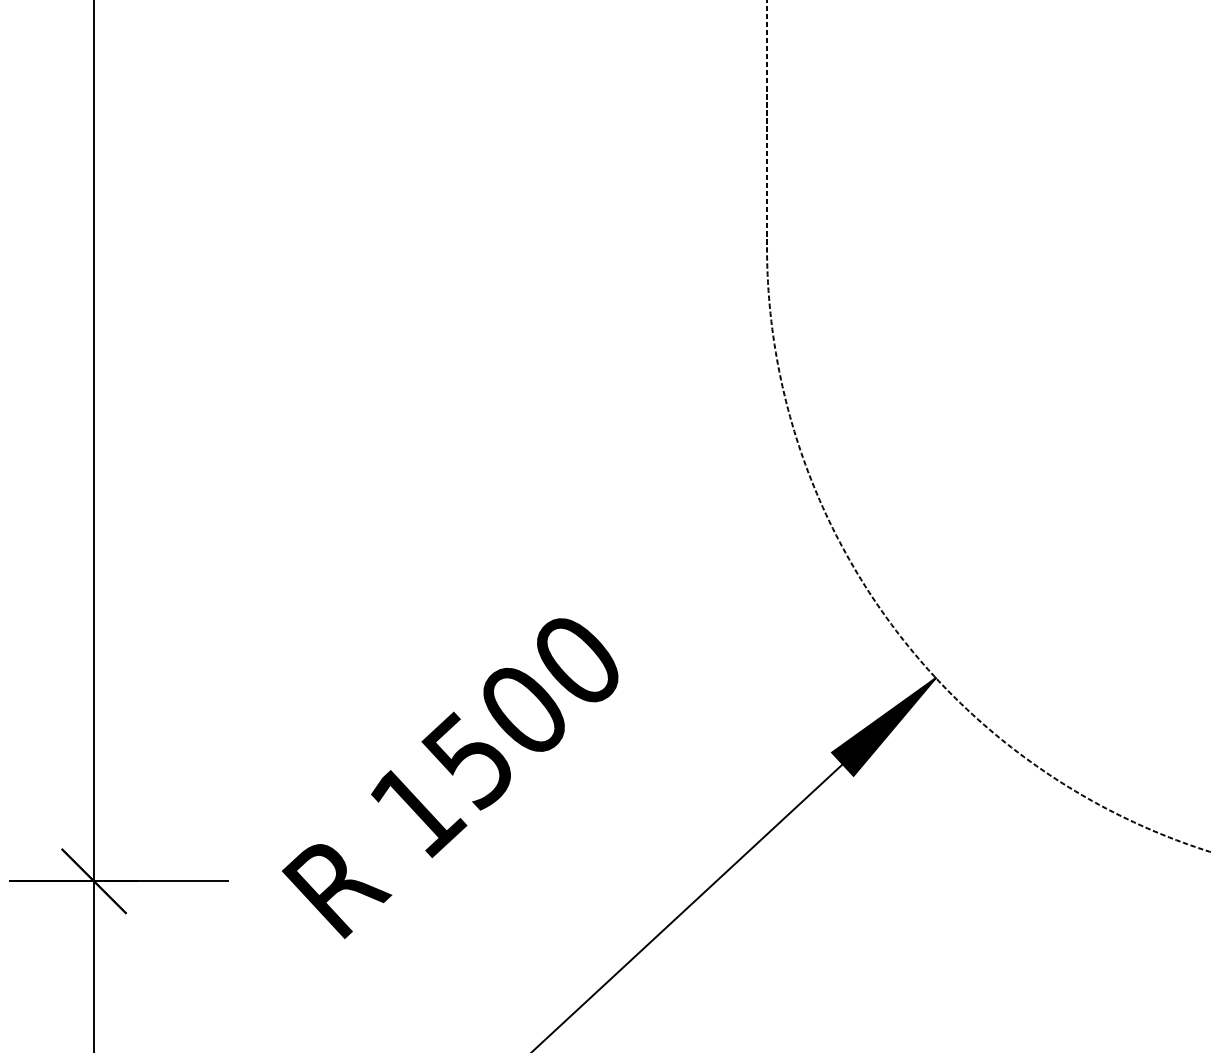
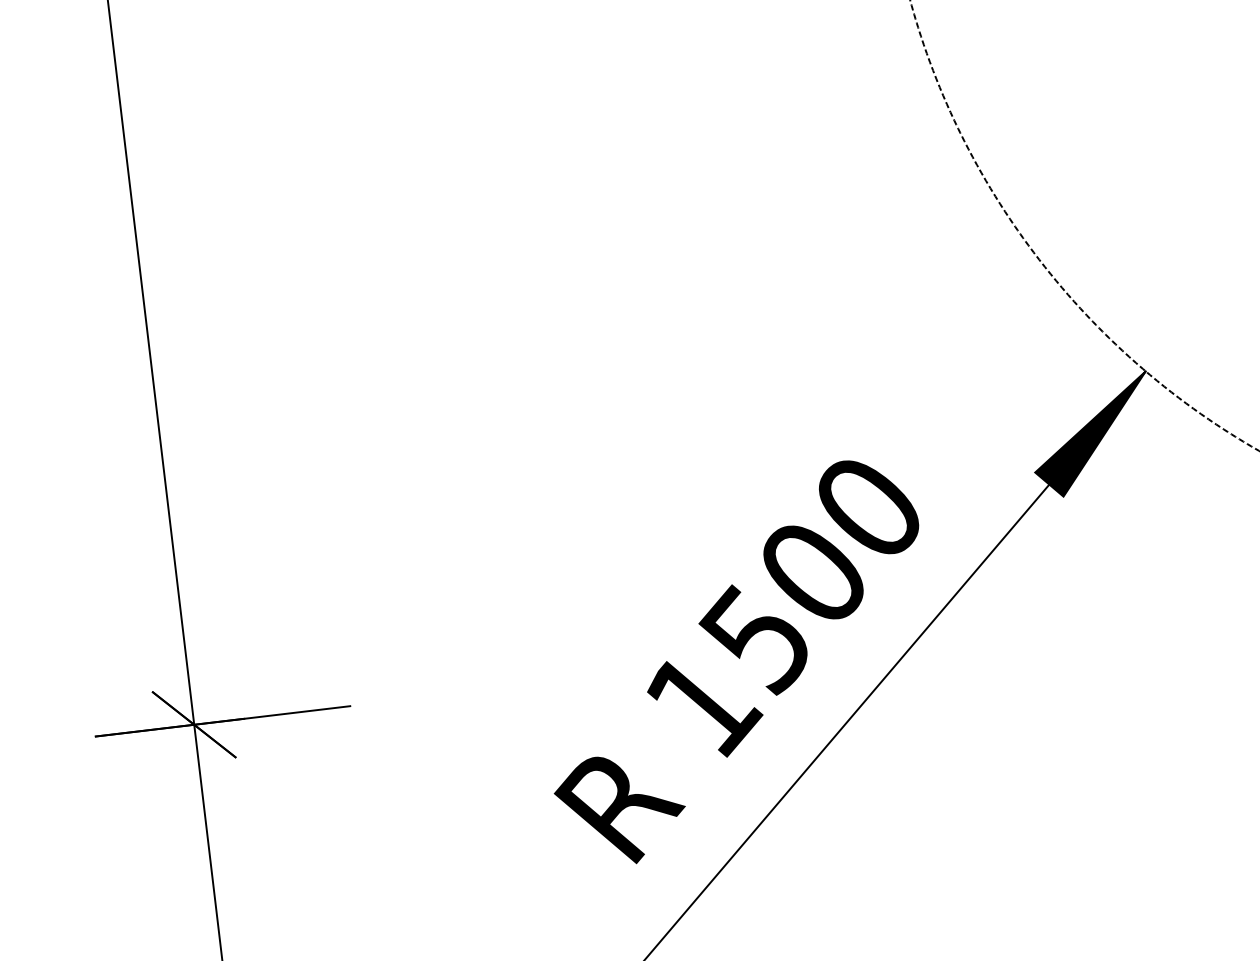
text: (450, 778) -> (737, 662), moved

